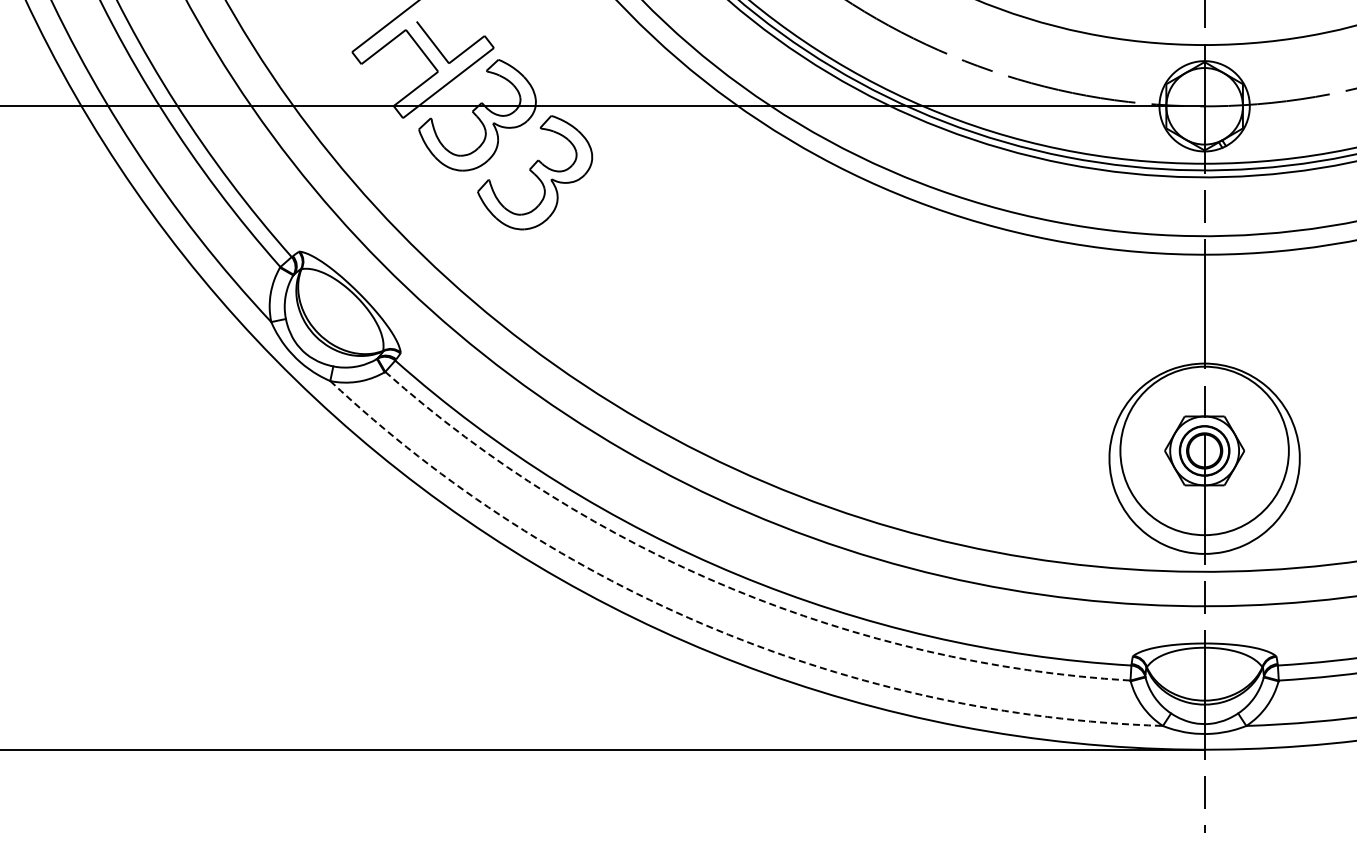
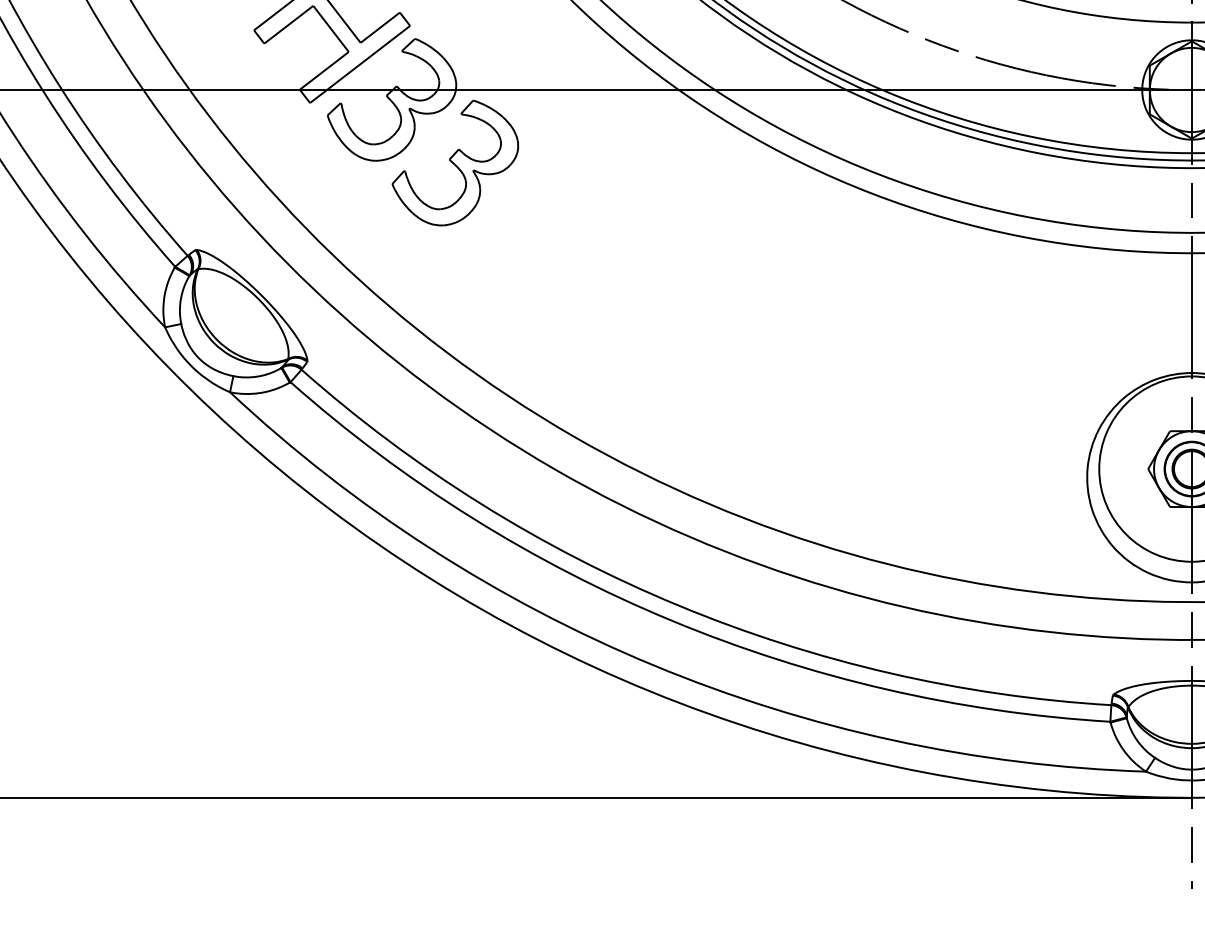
arc: (731, 588) -> (671, 620), dashed -> solid
arc: (715, 629) -> (653, 665), dashed -> solid

